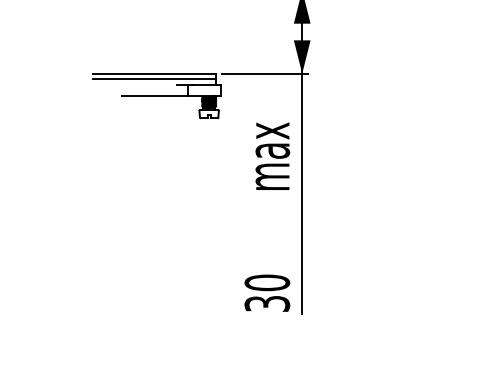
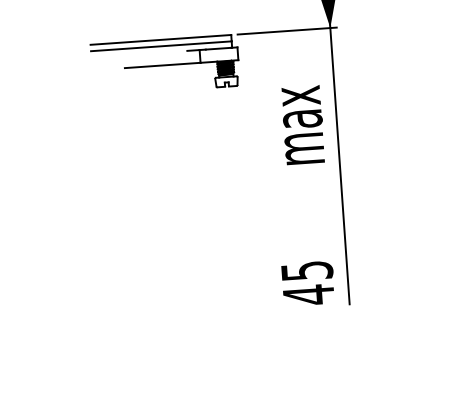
text: (267, 293) -> (308, 283), 30 -> 45

